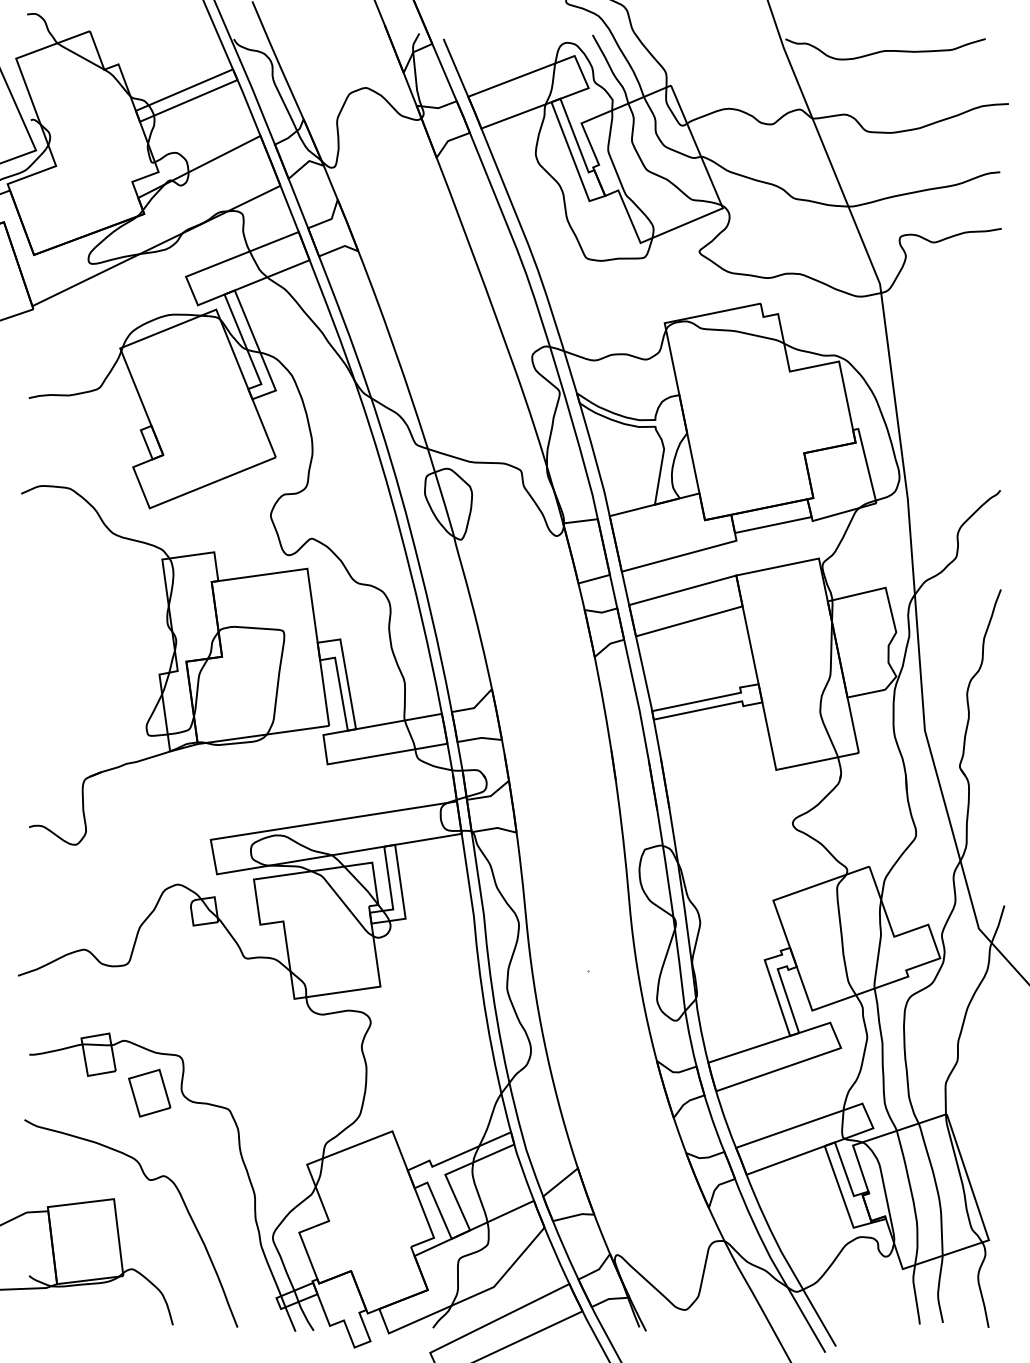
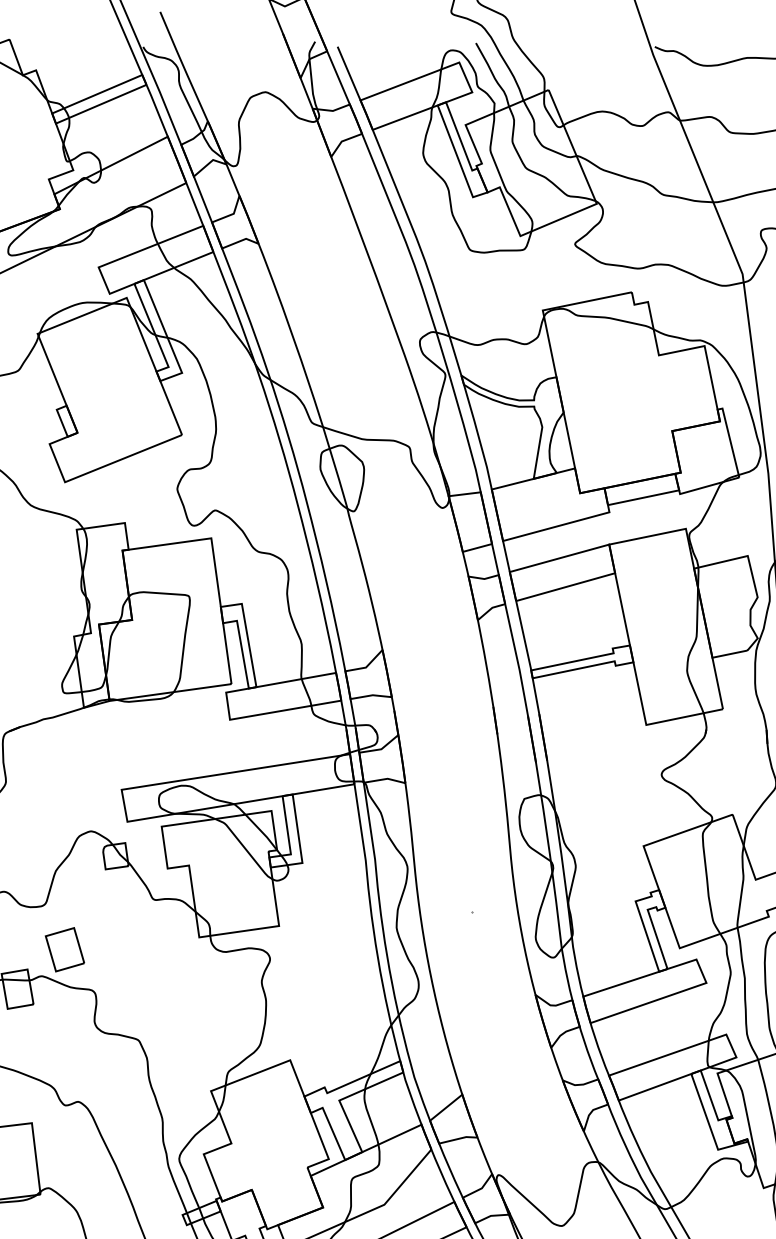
part: (149, 1092) -> (64, 949), moved

